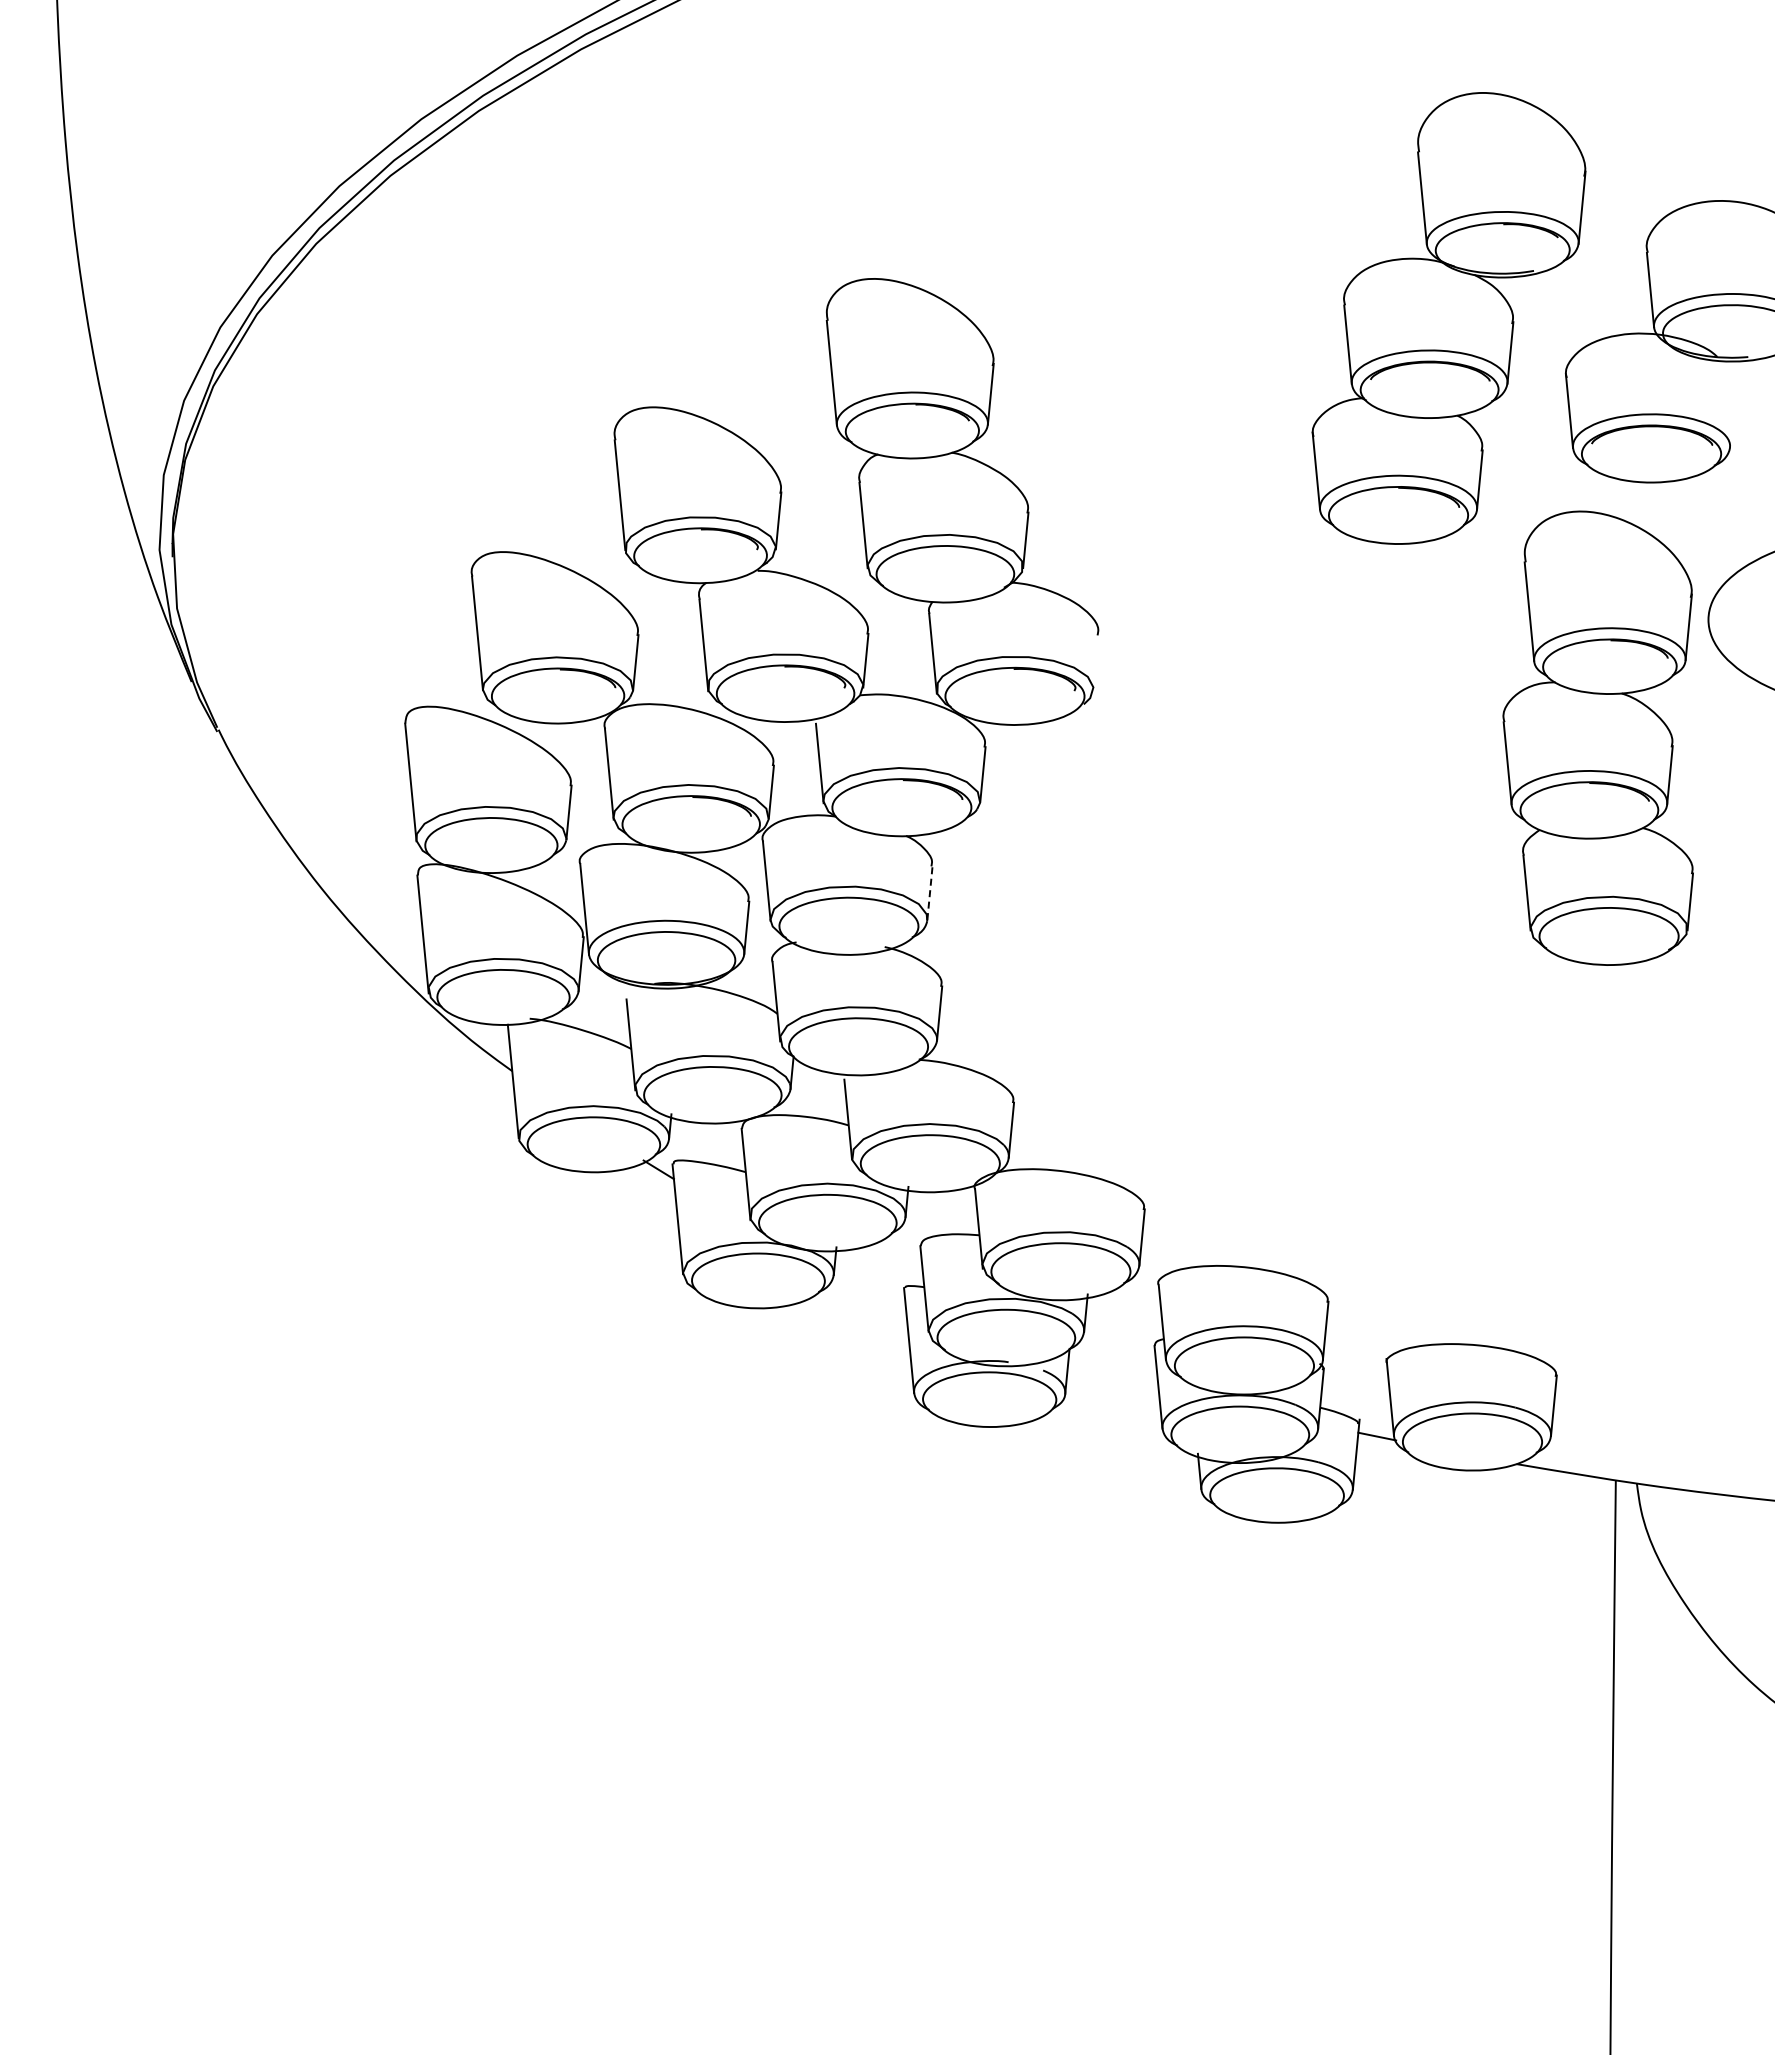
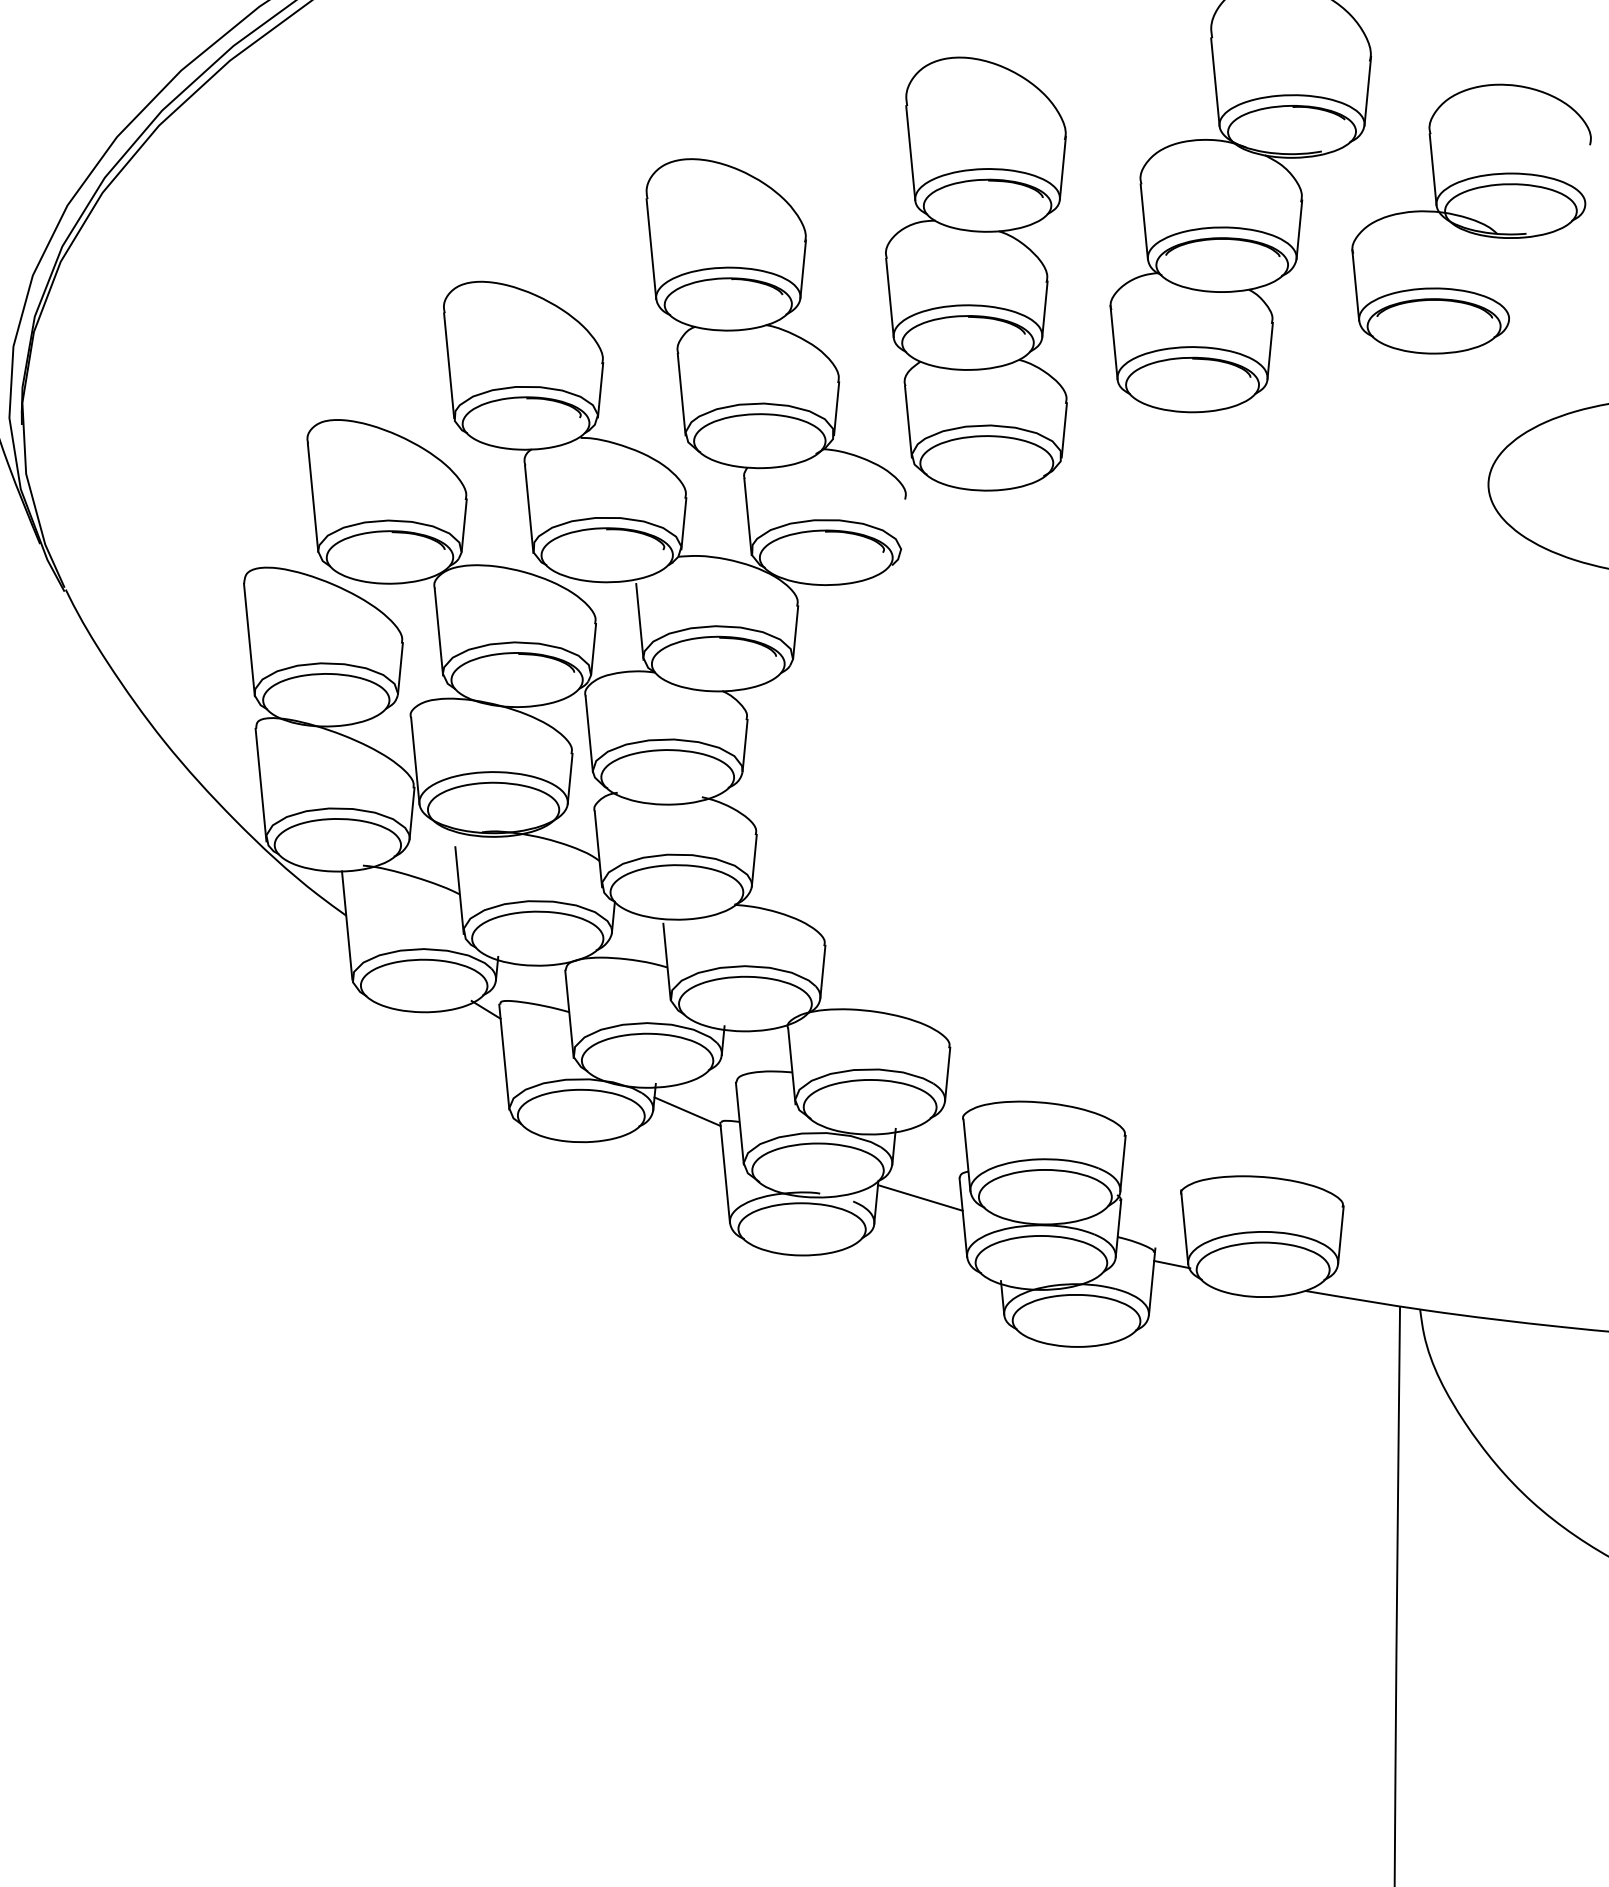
part: (1597, 737) -> (975, 273), moved
line: (930, 892) -> (745, 745), dashed -> solid
line: (869, 1276) -> (687, 1111), added
line: (1113, 1366) -> (920, 1197), added

